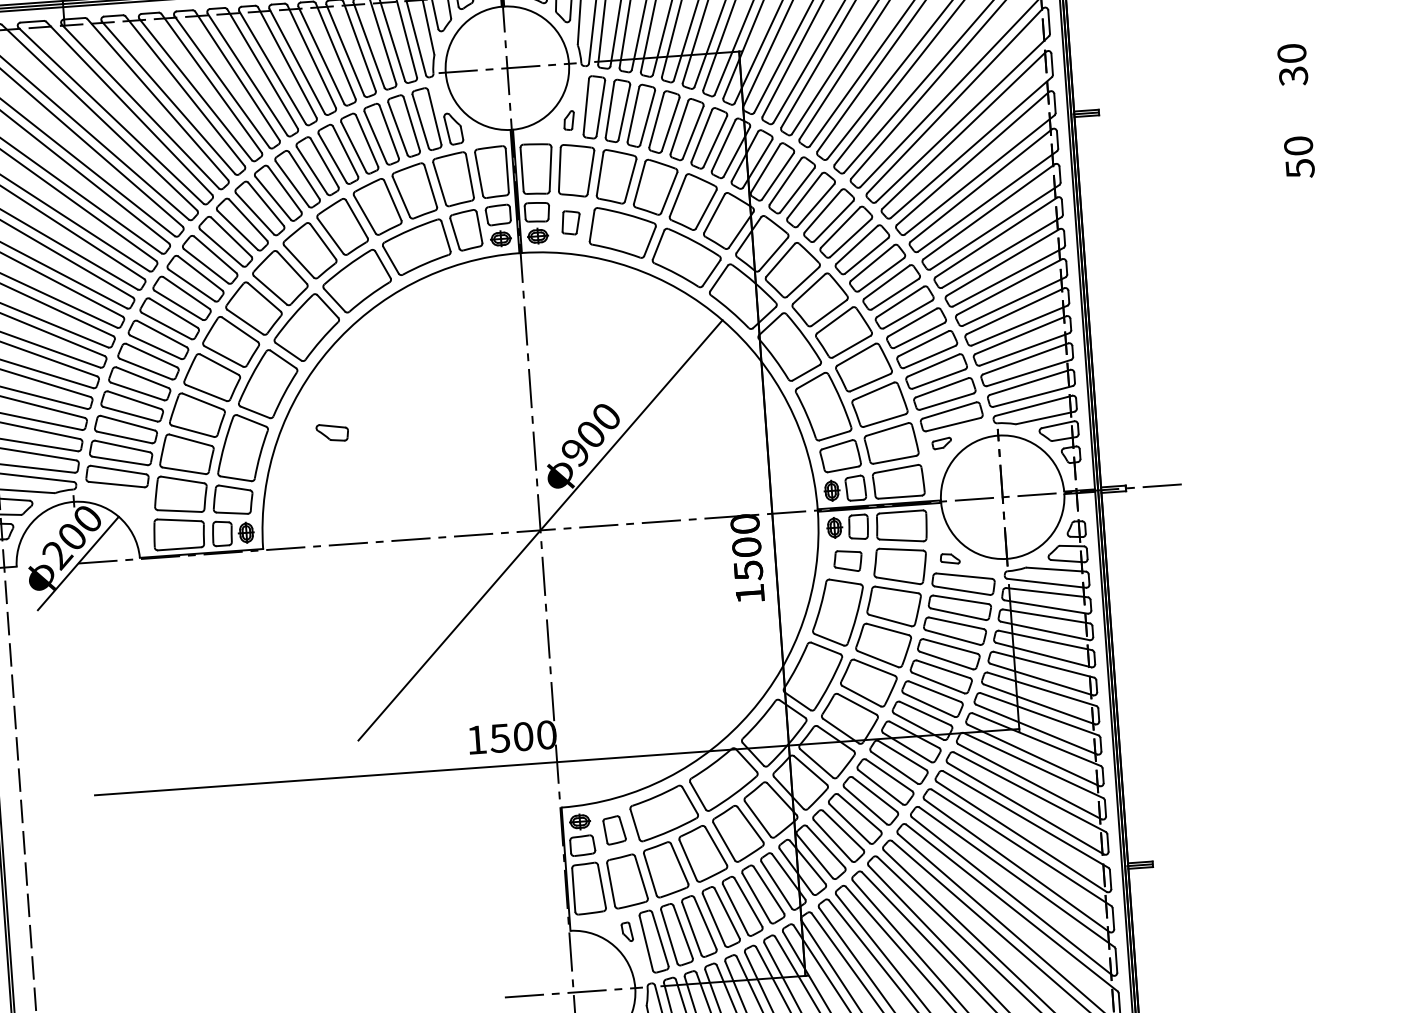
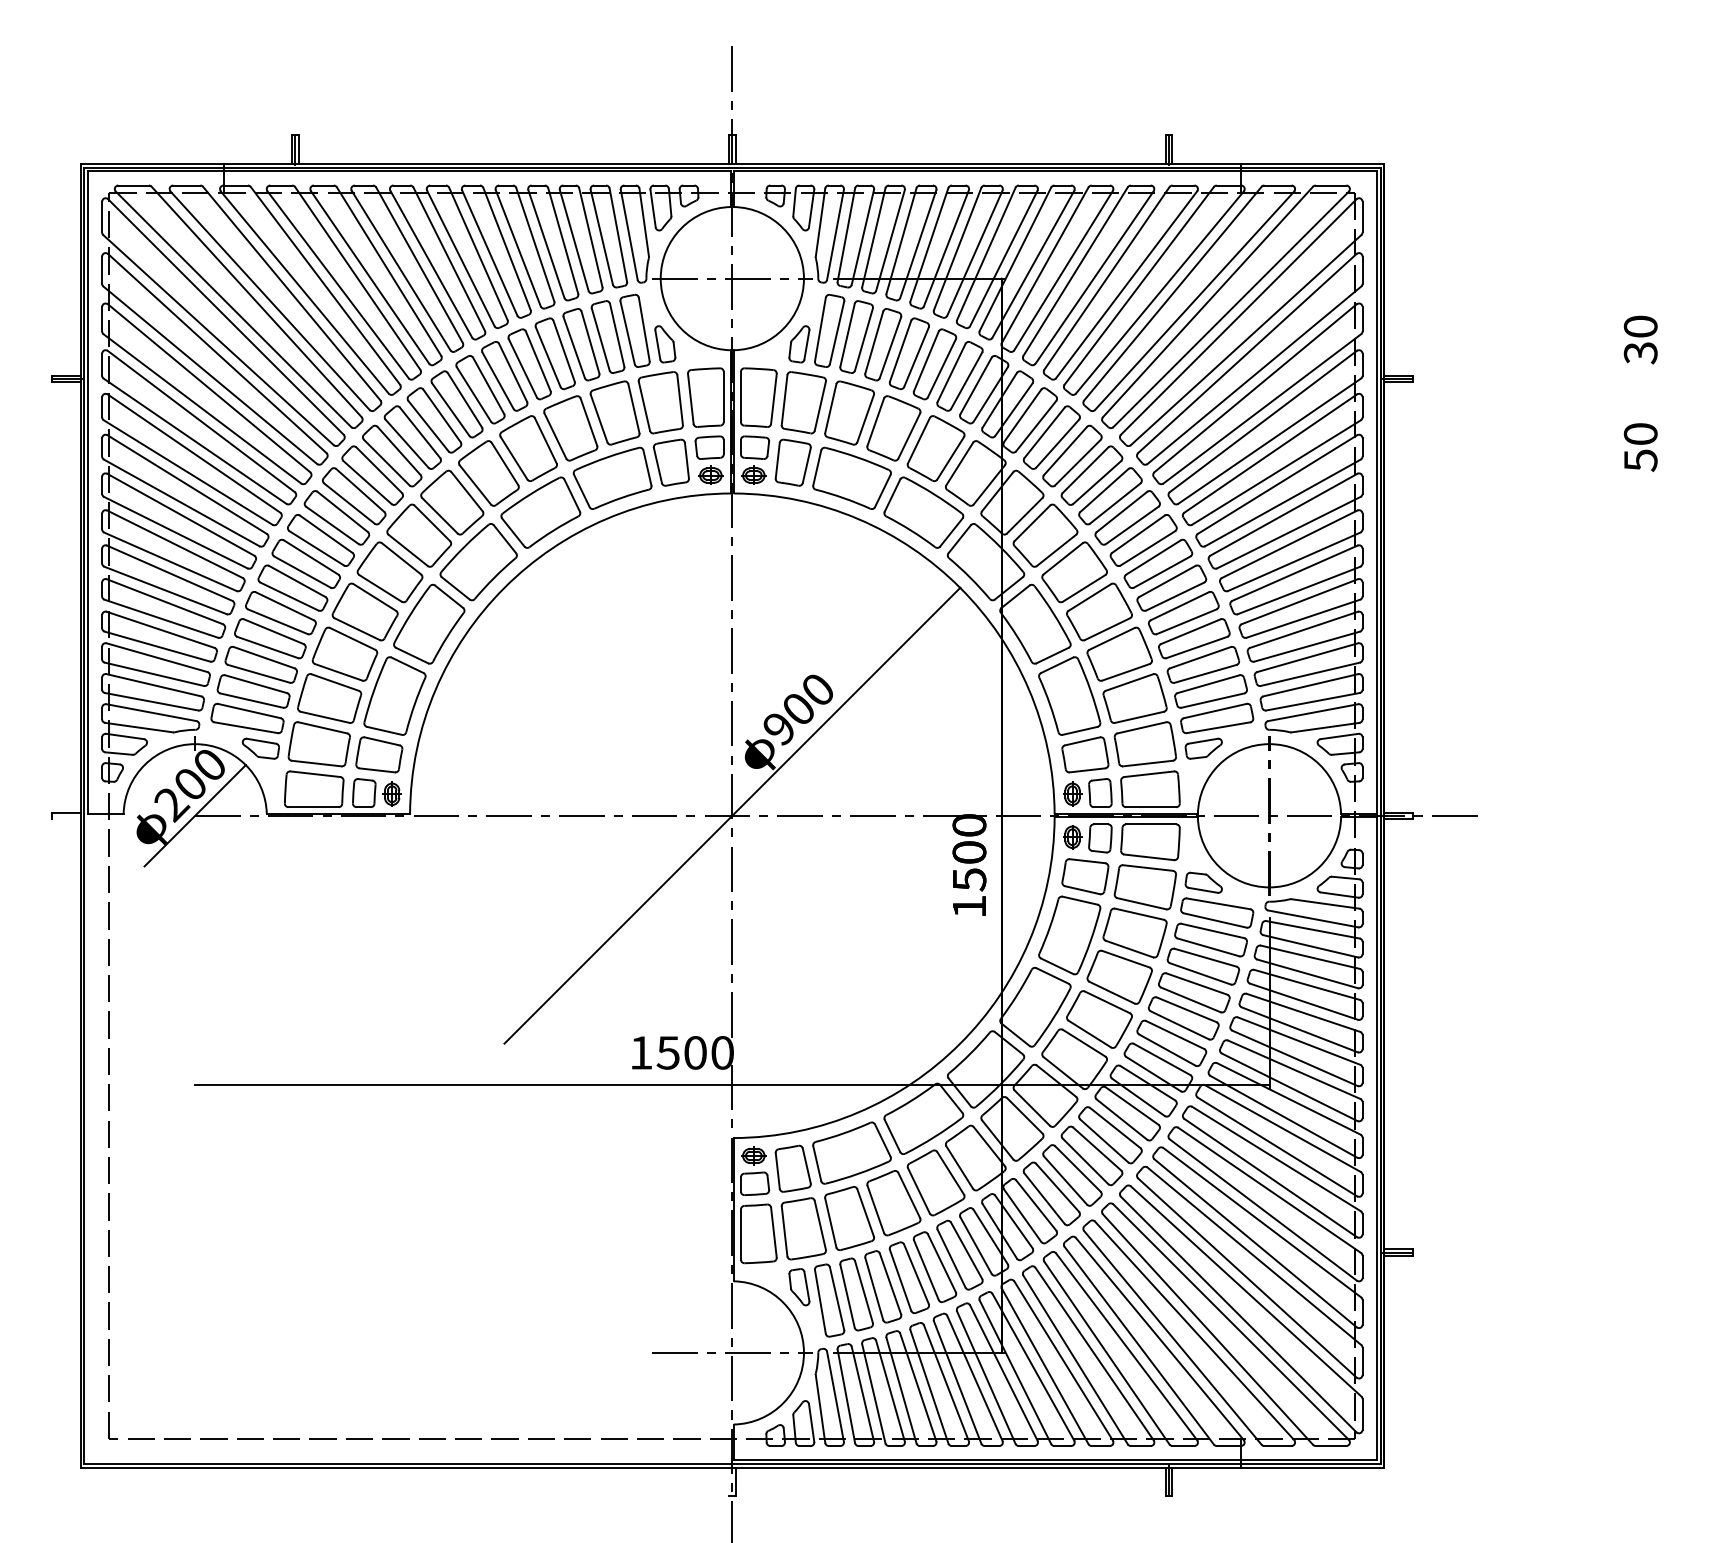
part: (569, 120) -> (799, 344), size x1.67
part: (570, 222) -> (792, 462), size x1.67
part: (332, 432) -> (260, 748), moved
part: (941, 443) -> (1203, 748), size x1.67
part: (950, 558) -> (1203, 882), size x1.67
part: (848, 560) -> (1085, 876), size x1.43
part: (614, 830) -> (792, 1168), size x1.43
part: (627, 932) -> (799, 1287), size x1.67

